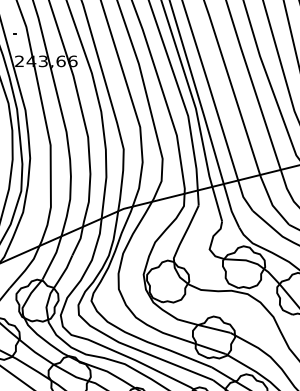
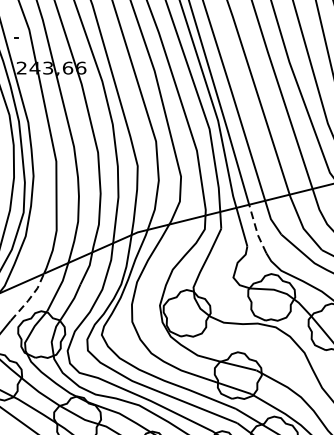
line: (230, 206) -> (256, 229), solid -> dashed
line: (26, 268) -> (29, 298), solid -> dashed

